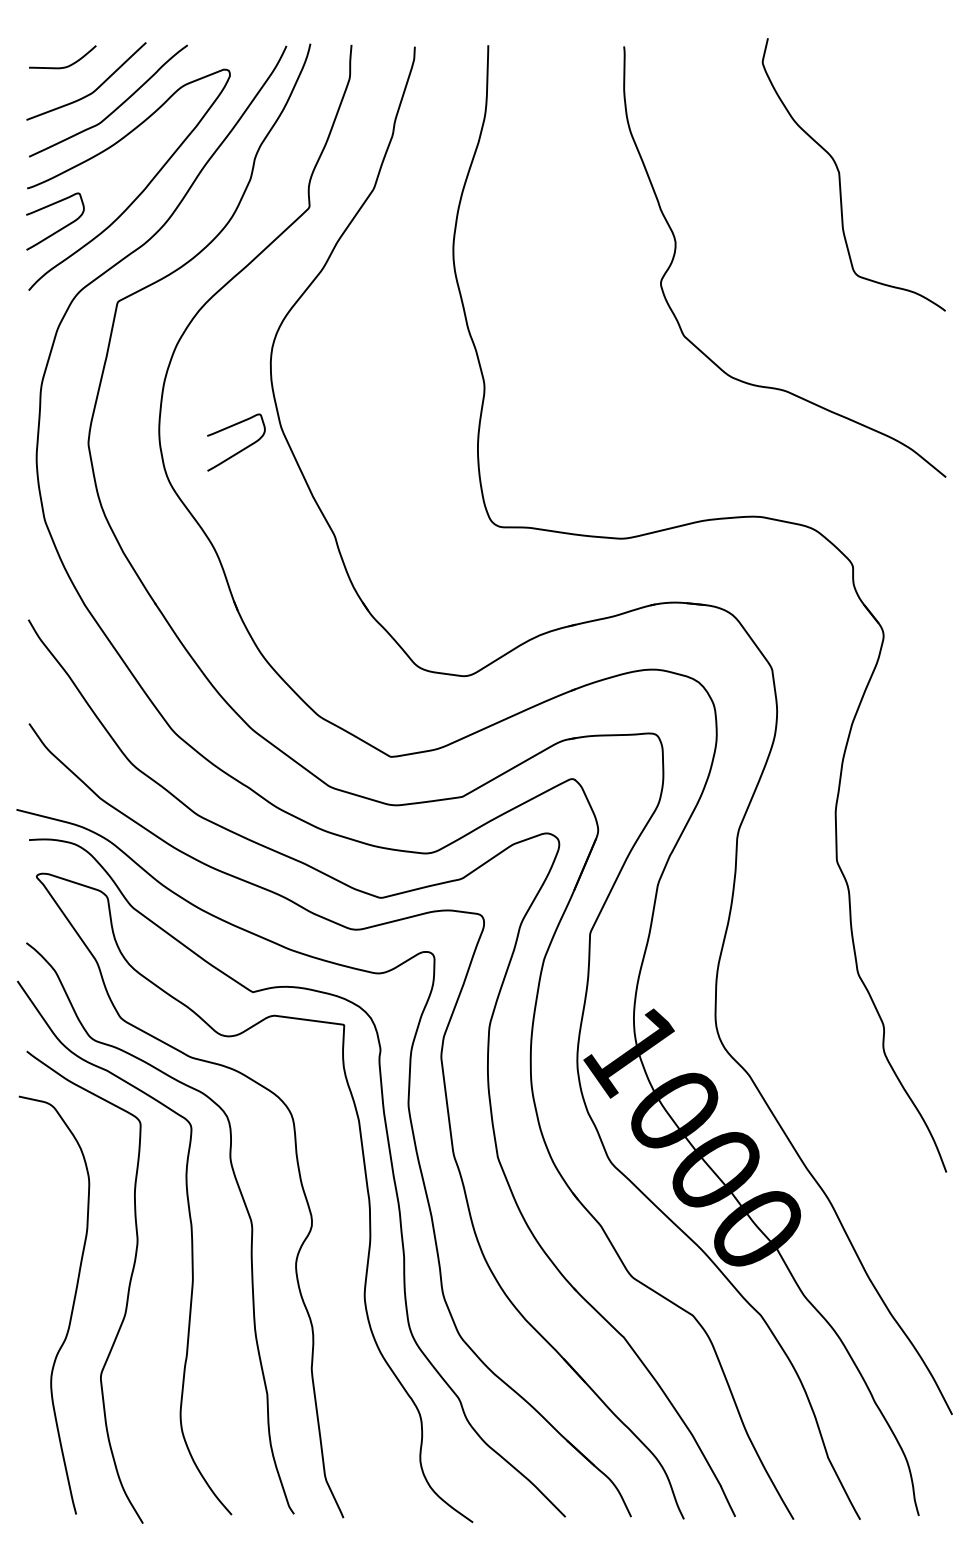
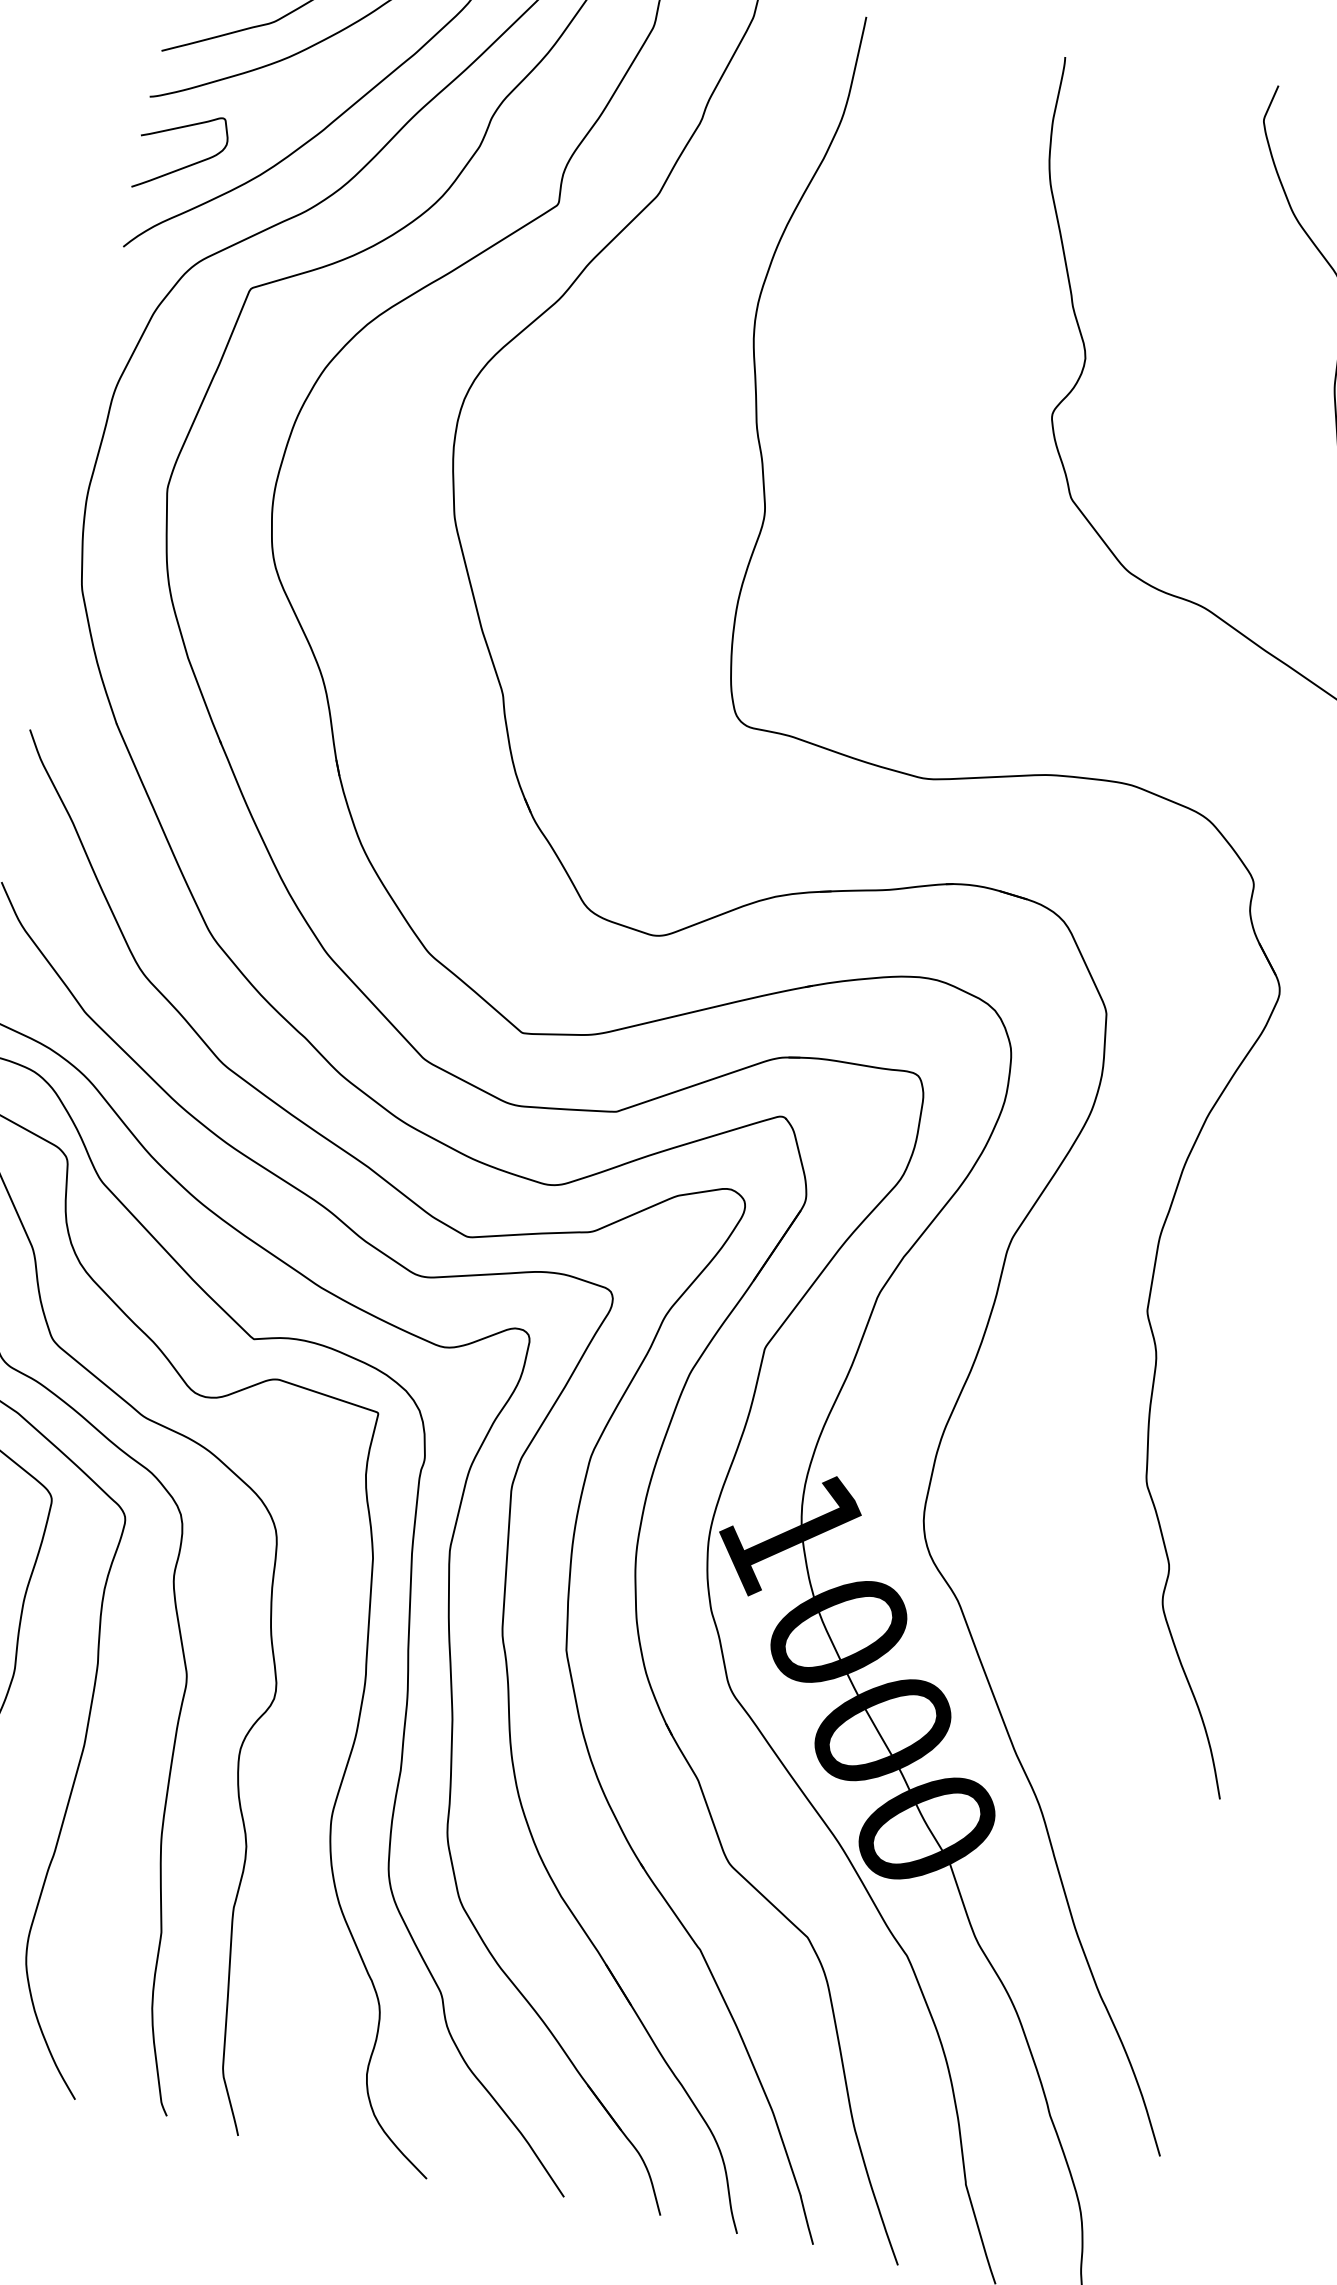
curve: (239, 450) -> (387, 540), removed

